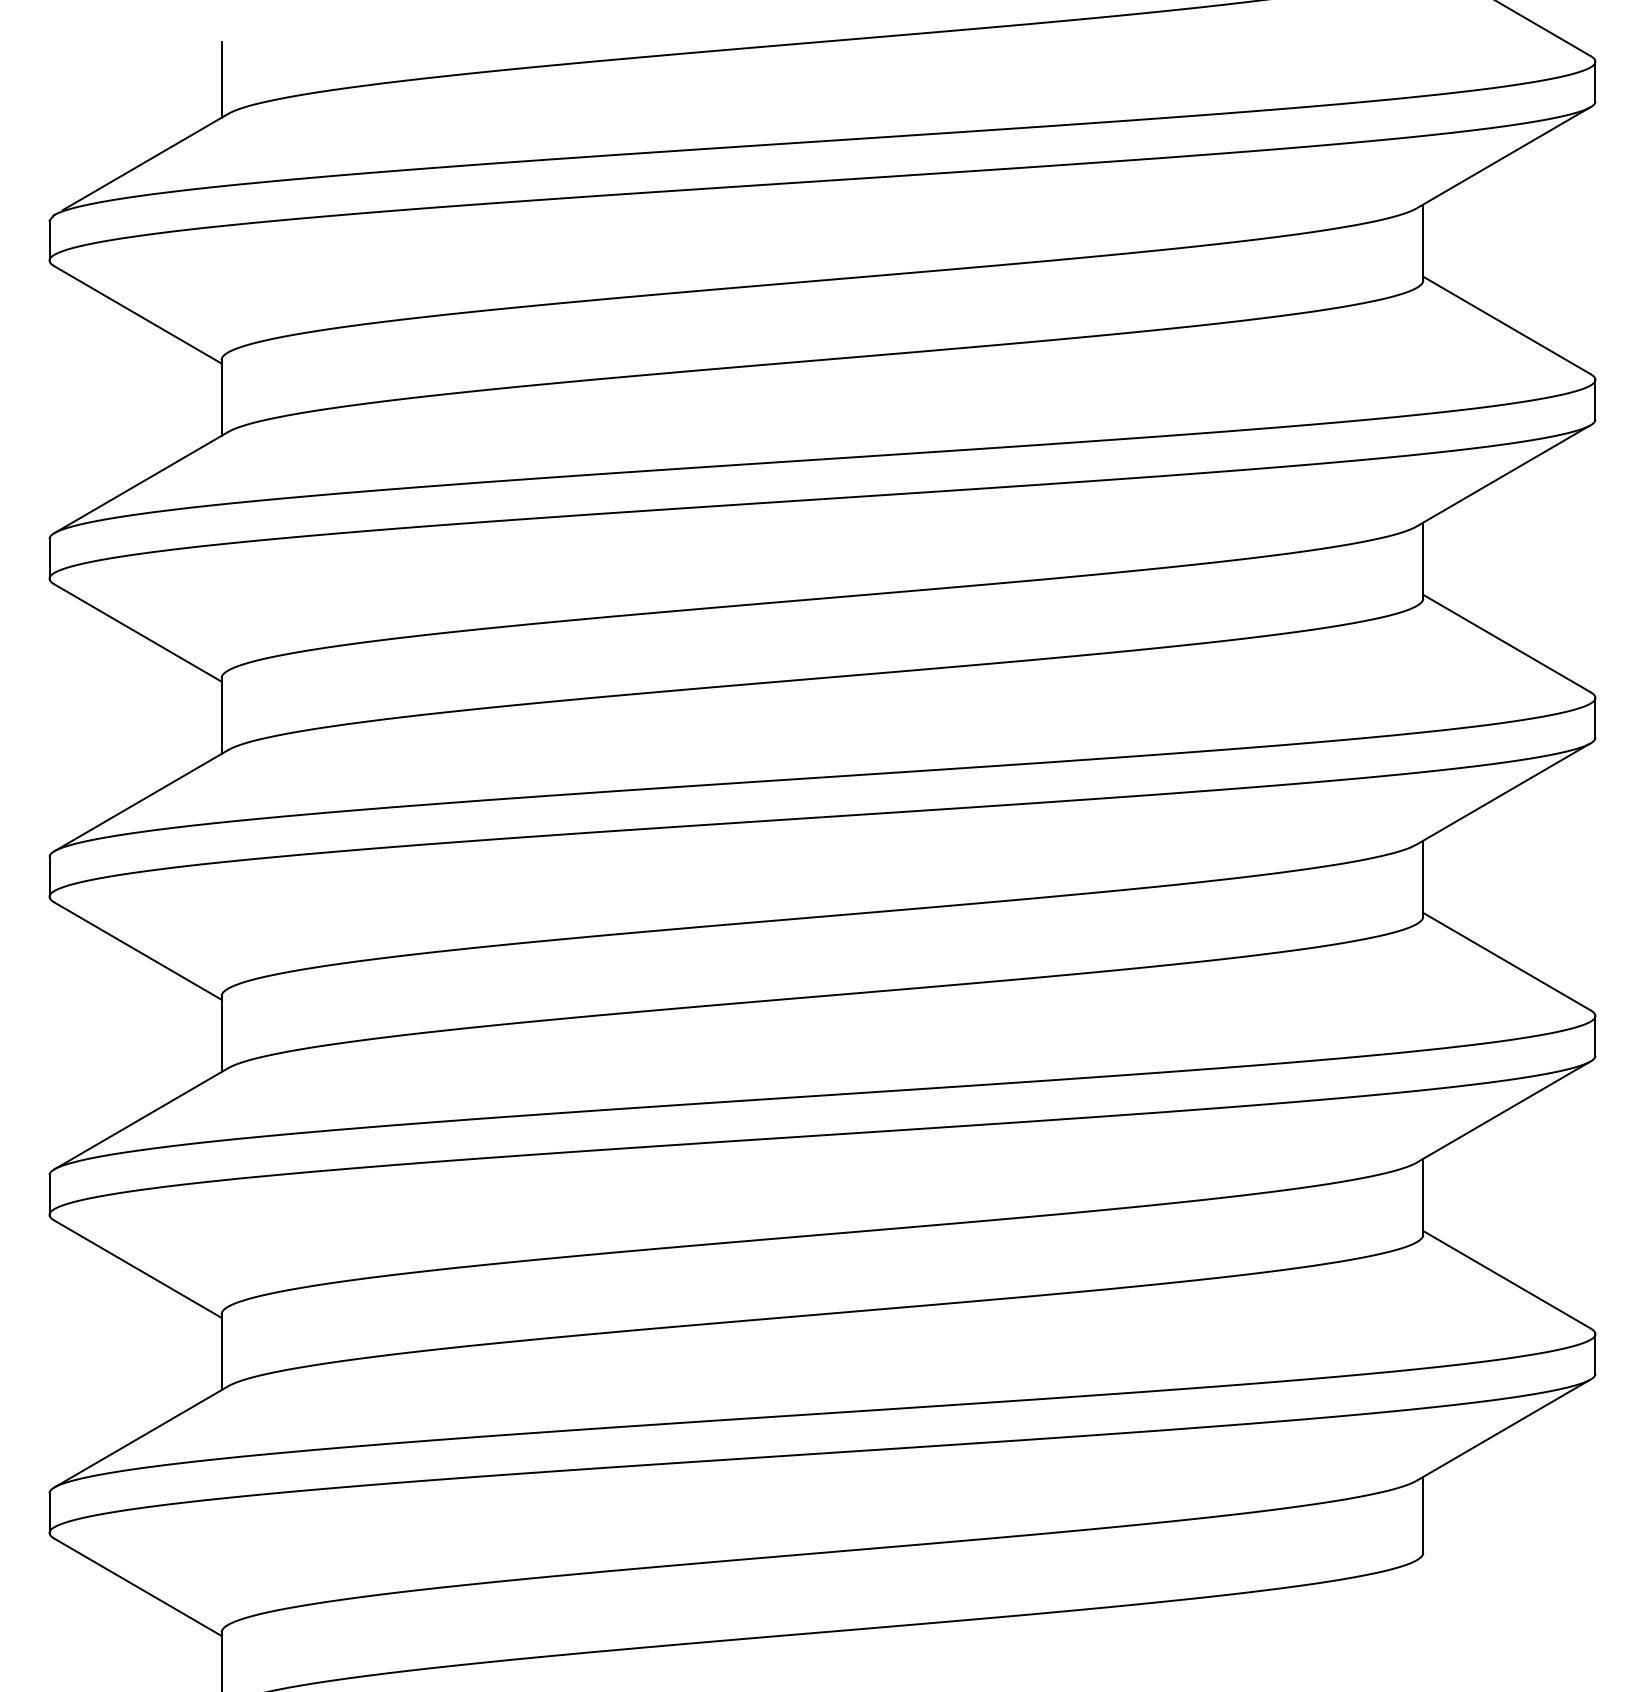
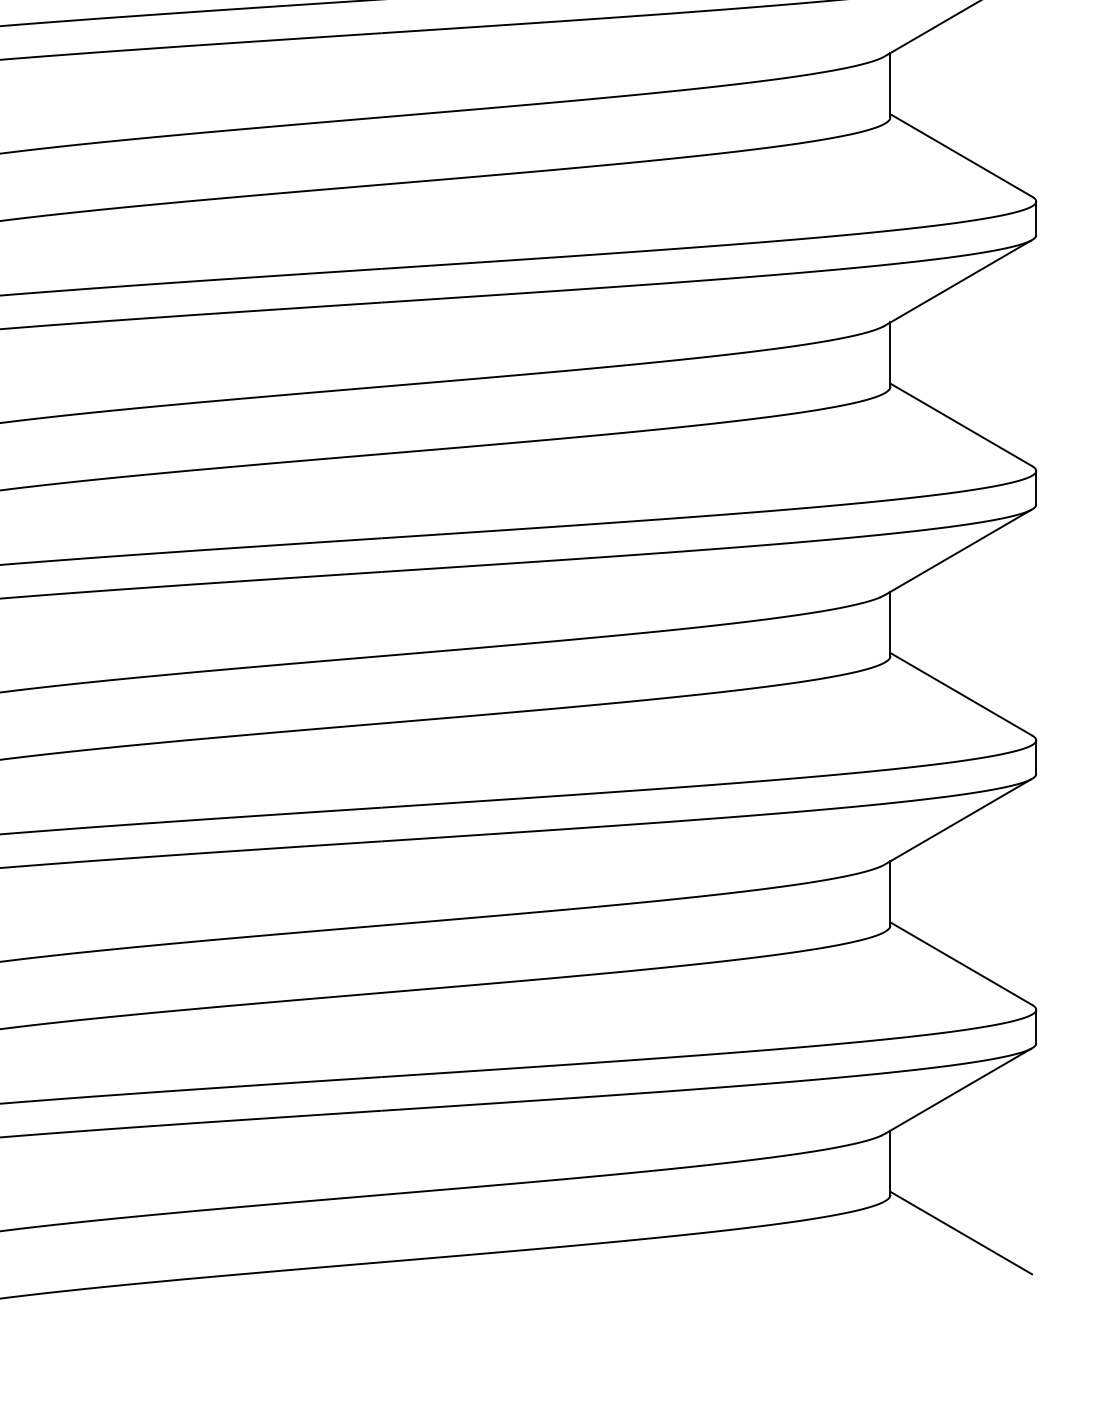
line: (1506, 1597) -> (960, 1232), added

